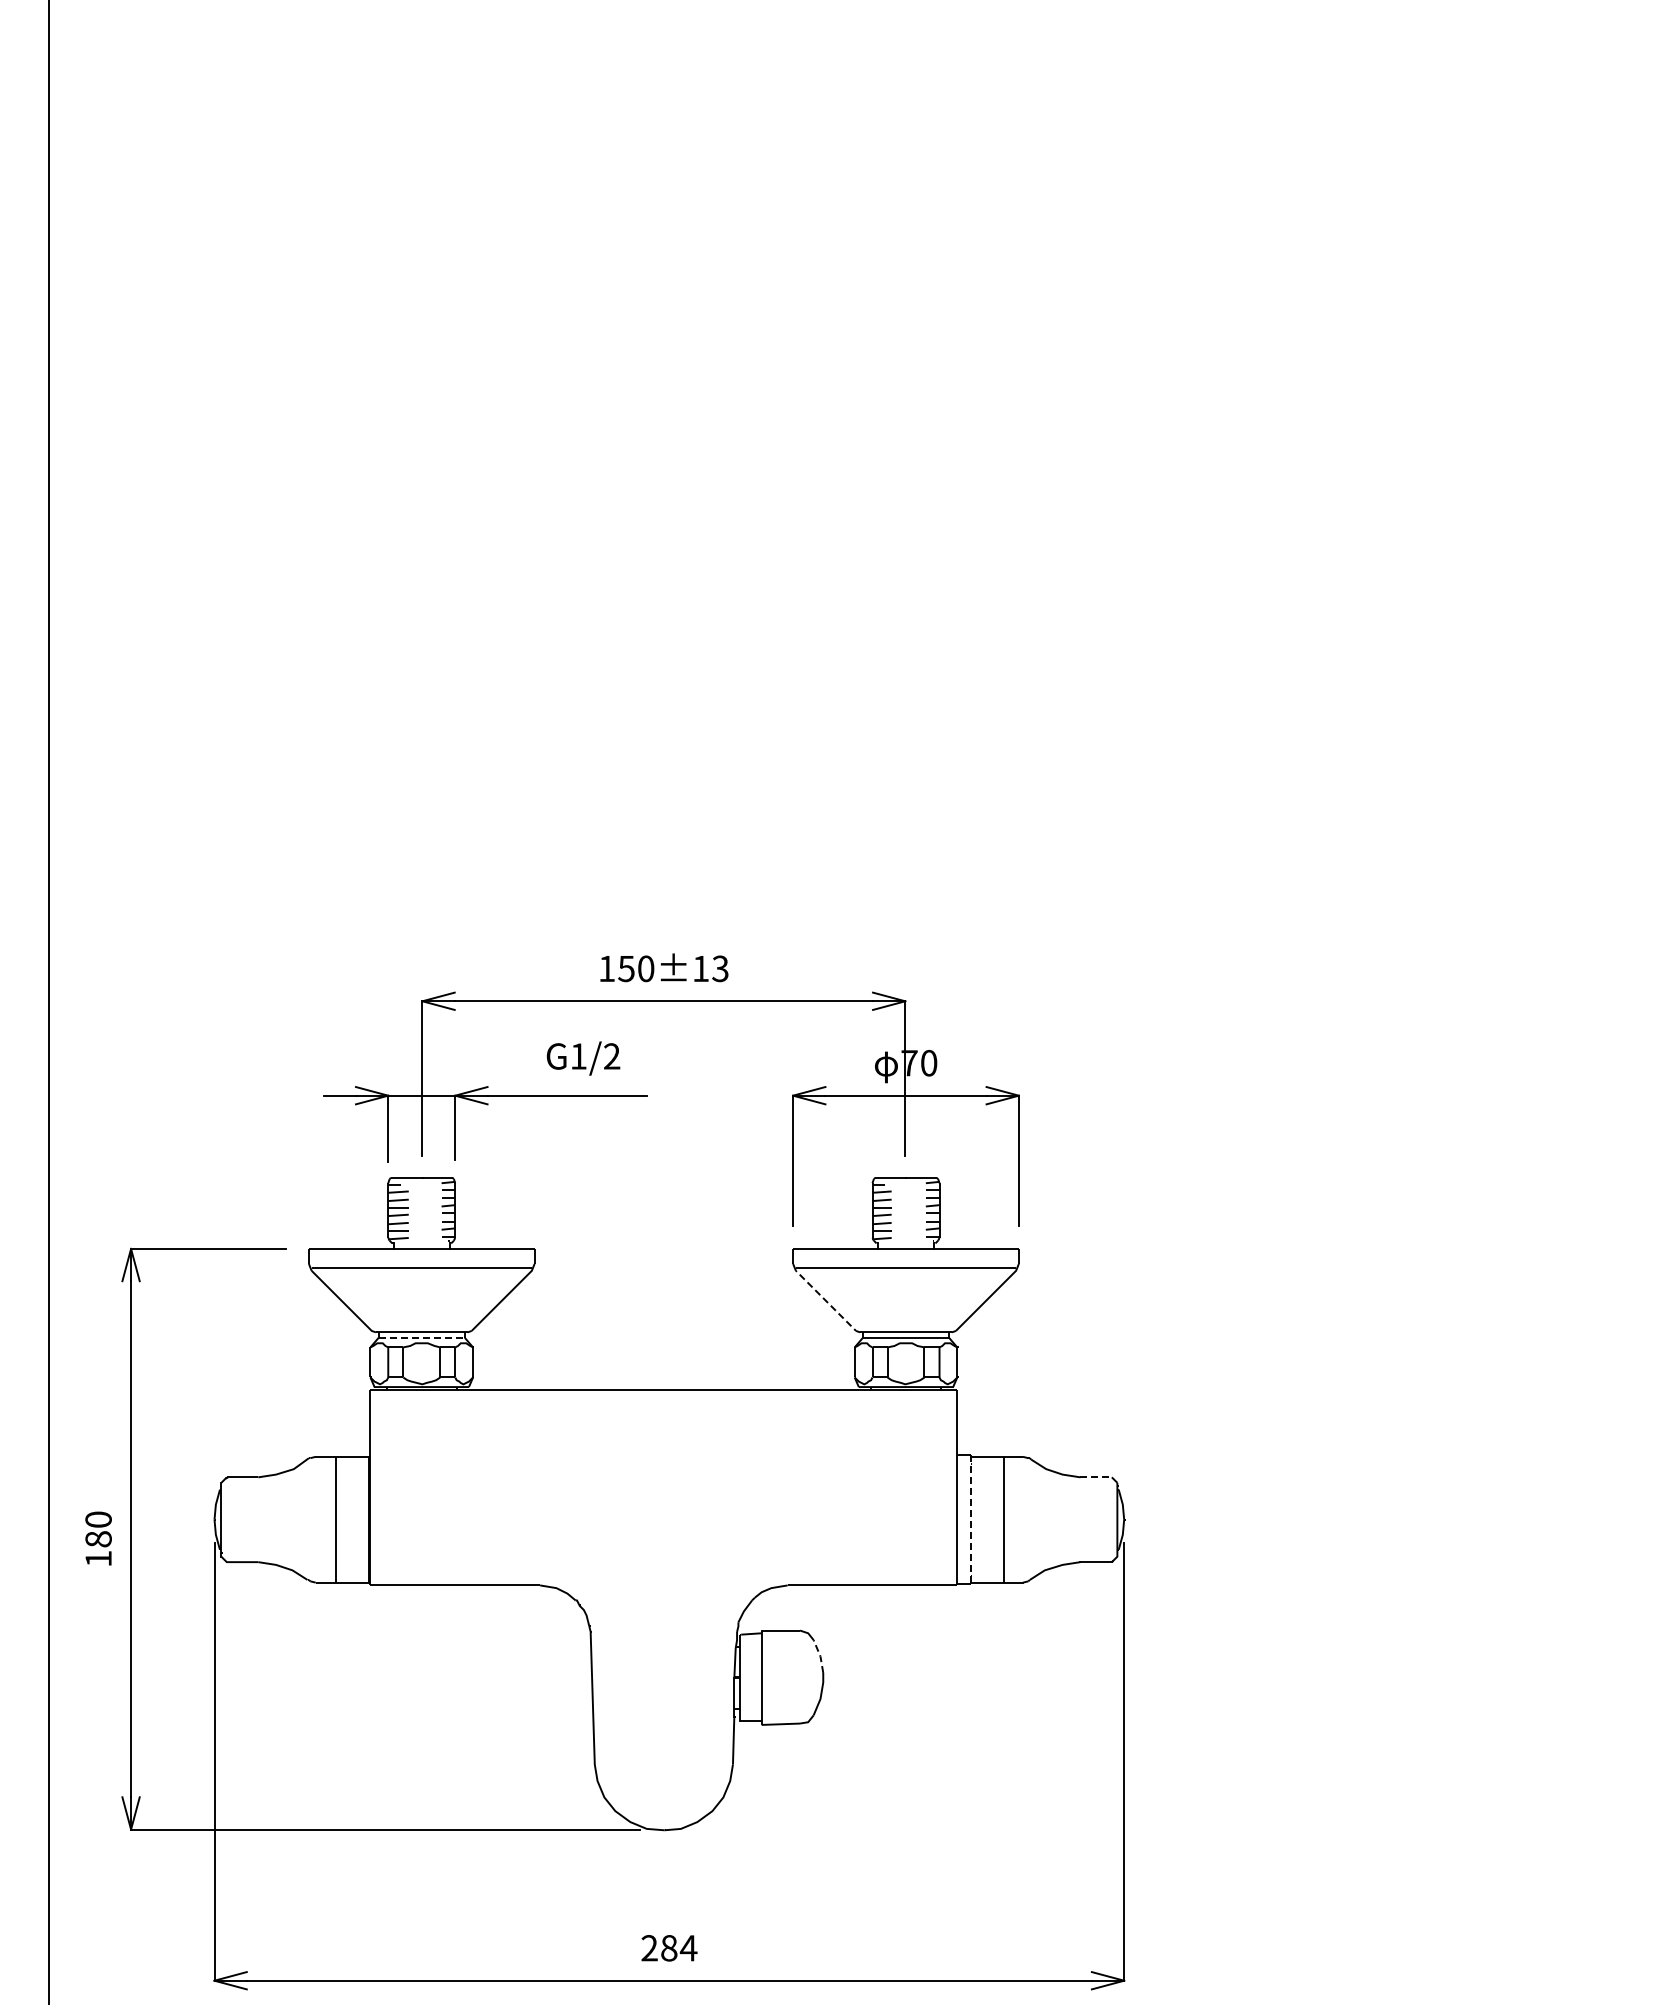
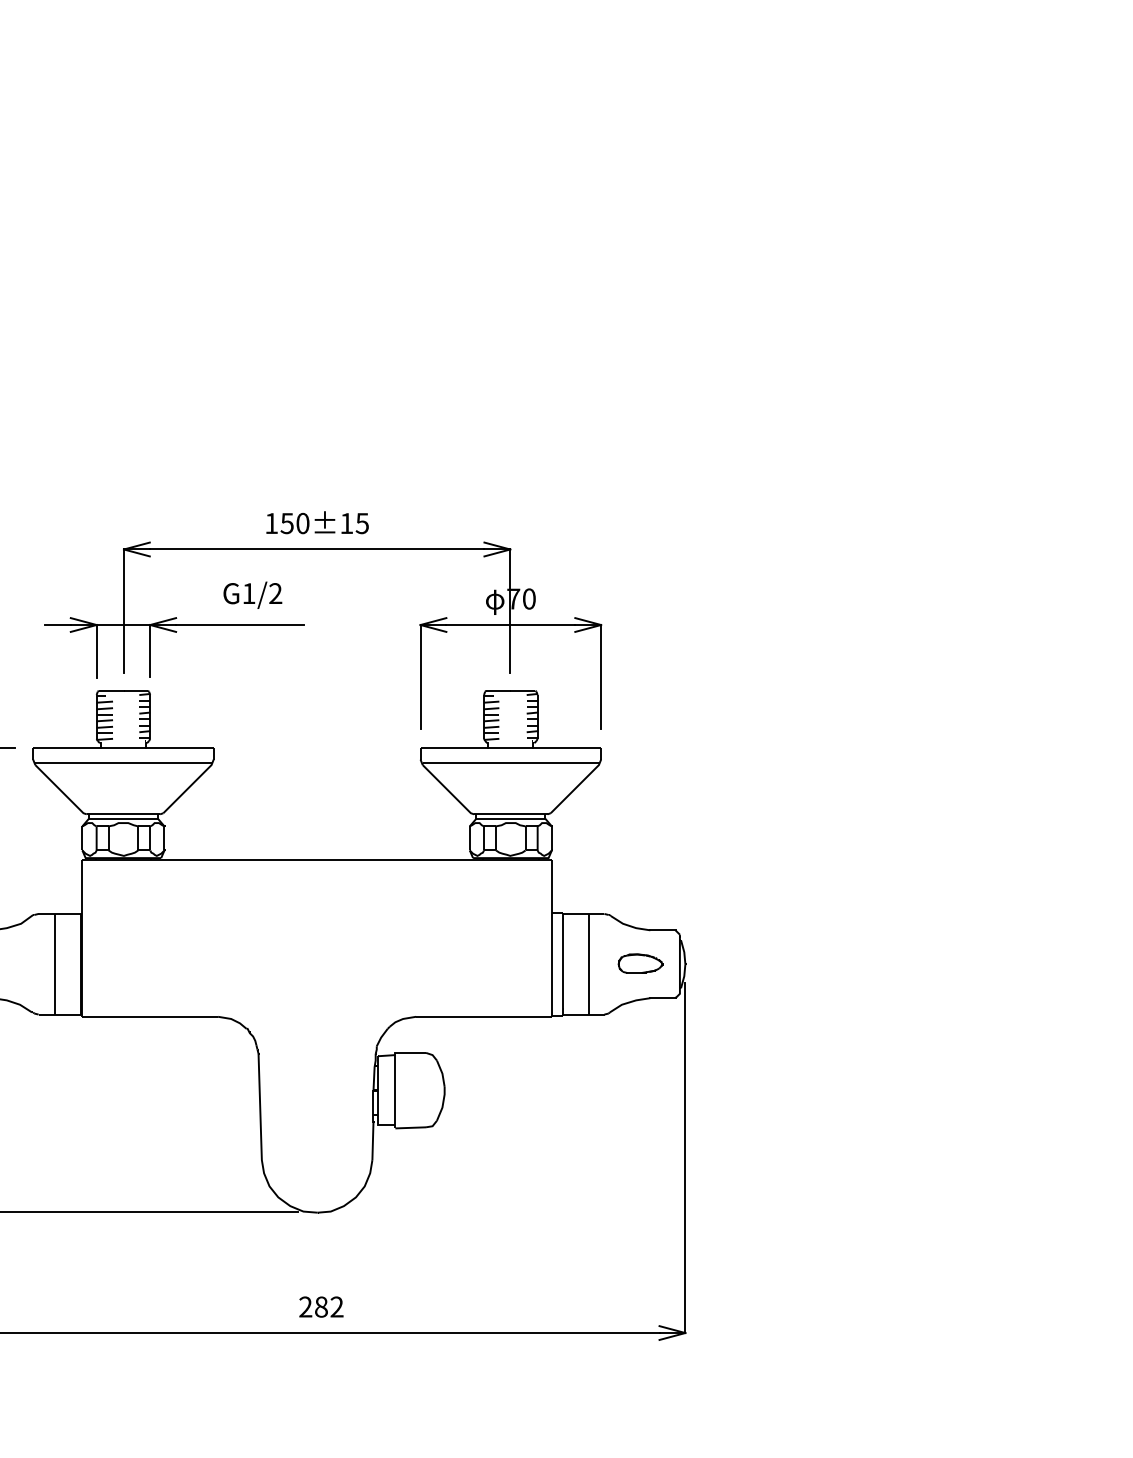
text: (720, 968) -> (362, 523), 150±13 -> 150±15
line: (828, 1302) -> (448, 790), dashed -> solid
line: (422, 1337) -> (124, 818), dashed -> solid
line: (1096, 1477) -> (663, 930), dashed -> solid
part: (1067, 1518) -> (640, 963), added
line: (970, 1520) -> (562, 964), dashed -> solid
line: (820, 1656) -> (442, 1073), dashed -> solid
text: (688, 1948) -> (336, 1307), 284 -> 282

